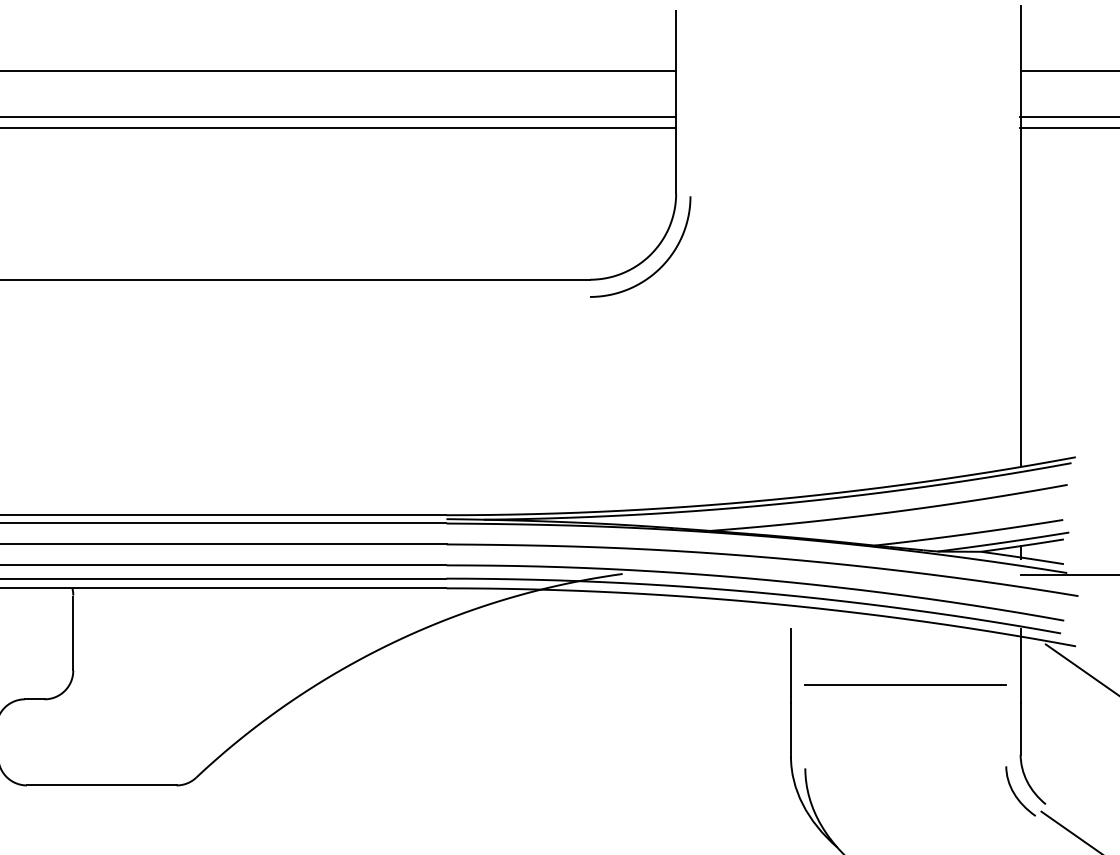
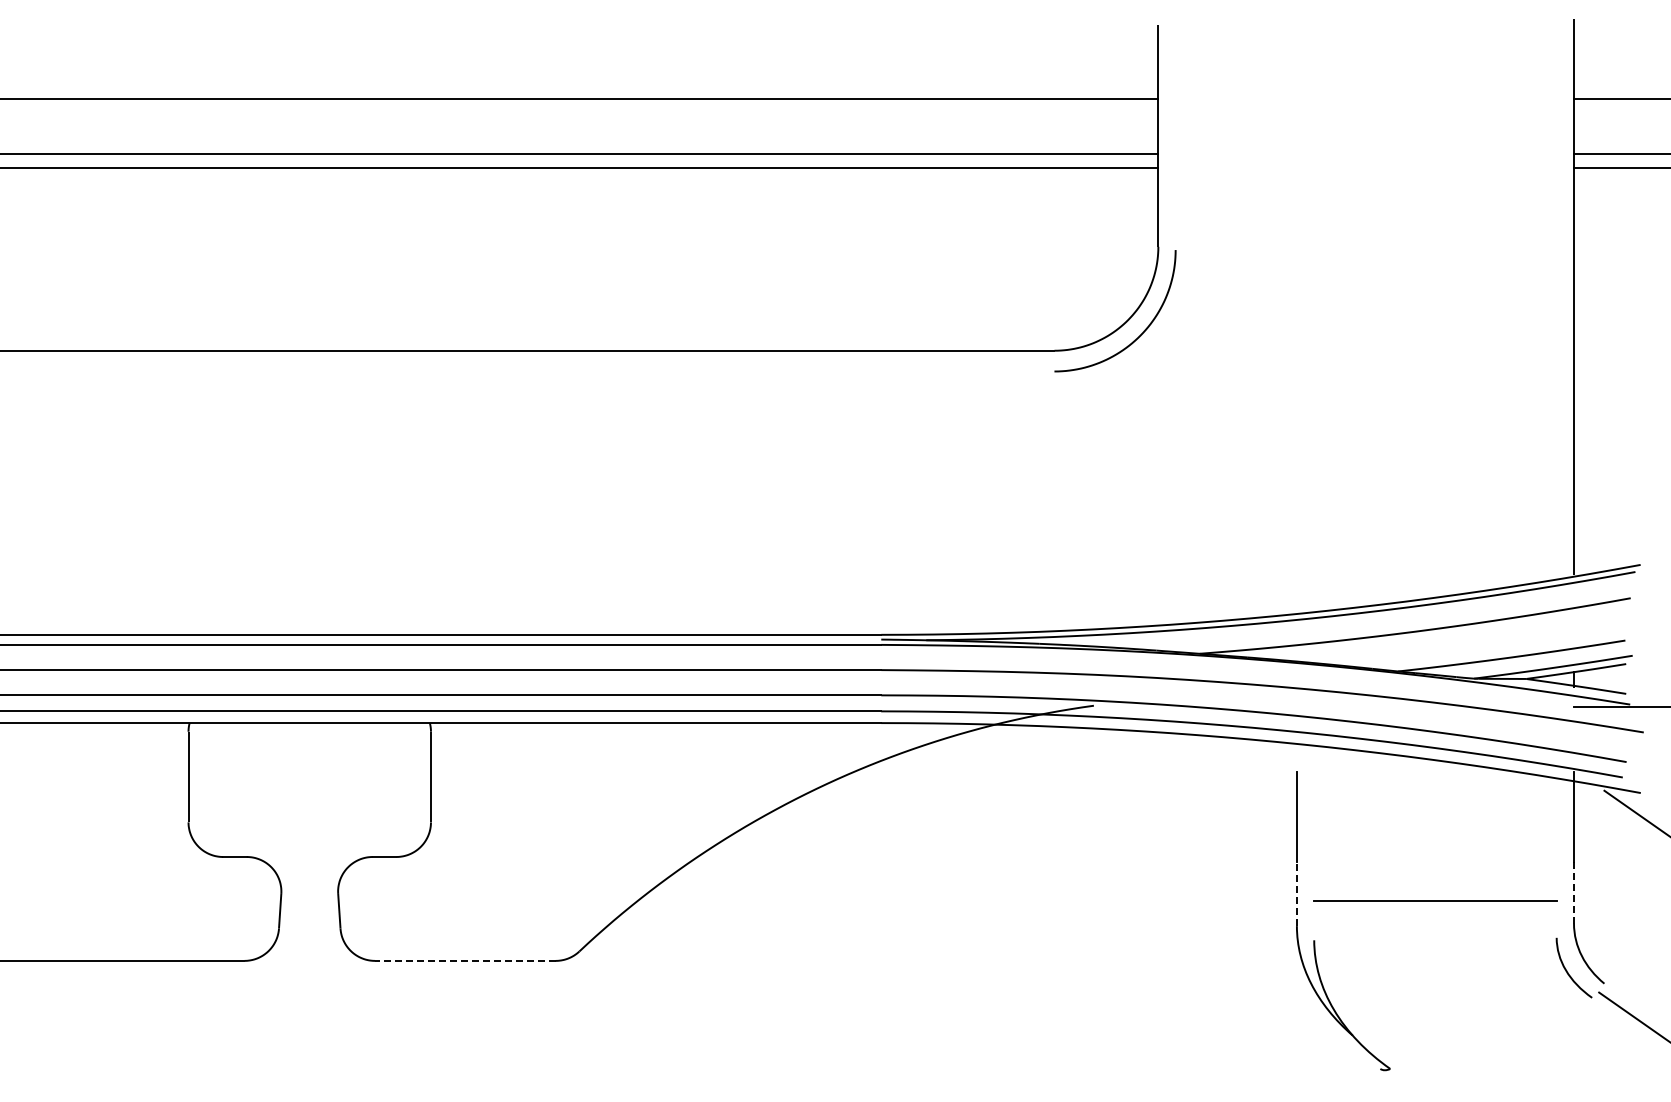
line: (905, 684) -> (1435, 900), moved
line: (1021, 728) -> (1574, 892), solid -> dashed
line: (790, 729) -> (1296, 893), solid -> dashed
line: (101, 785) -> (464, 960), solid -> dashed

